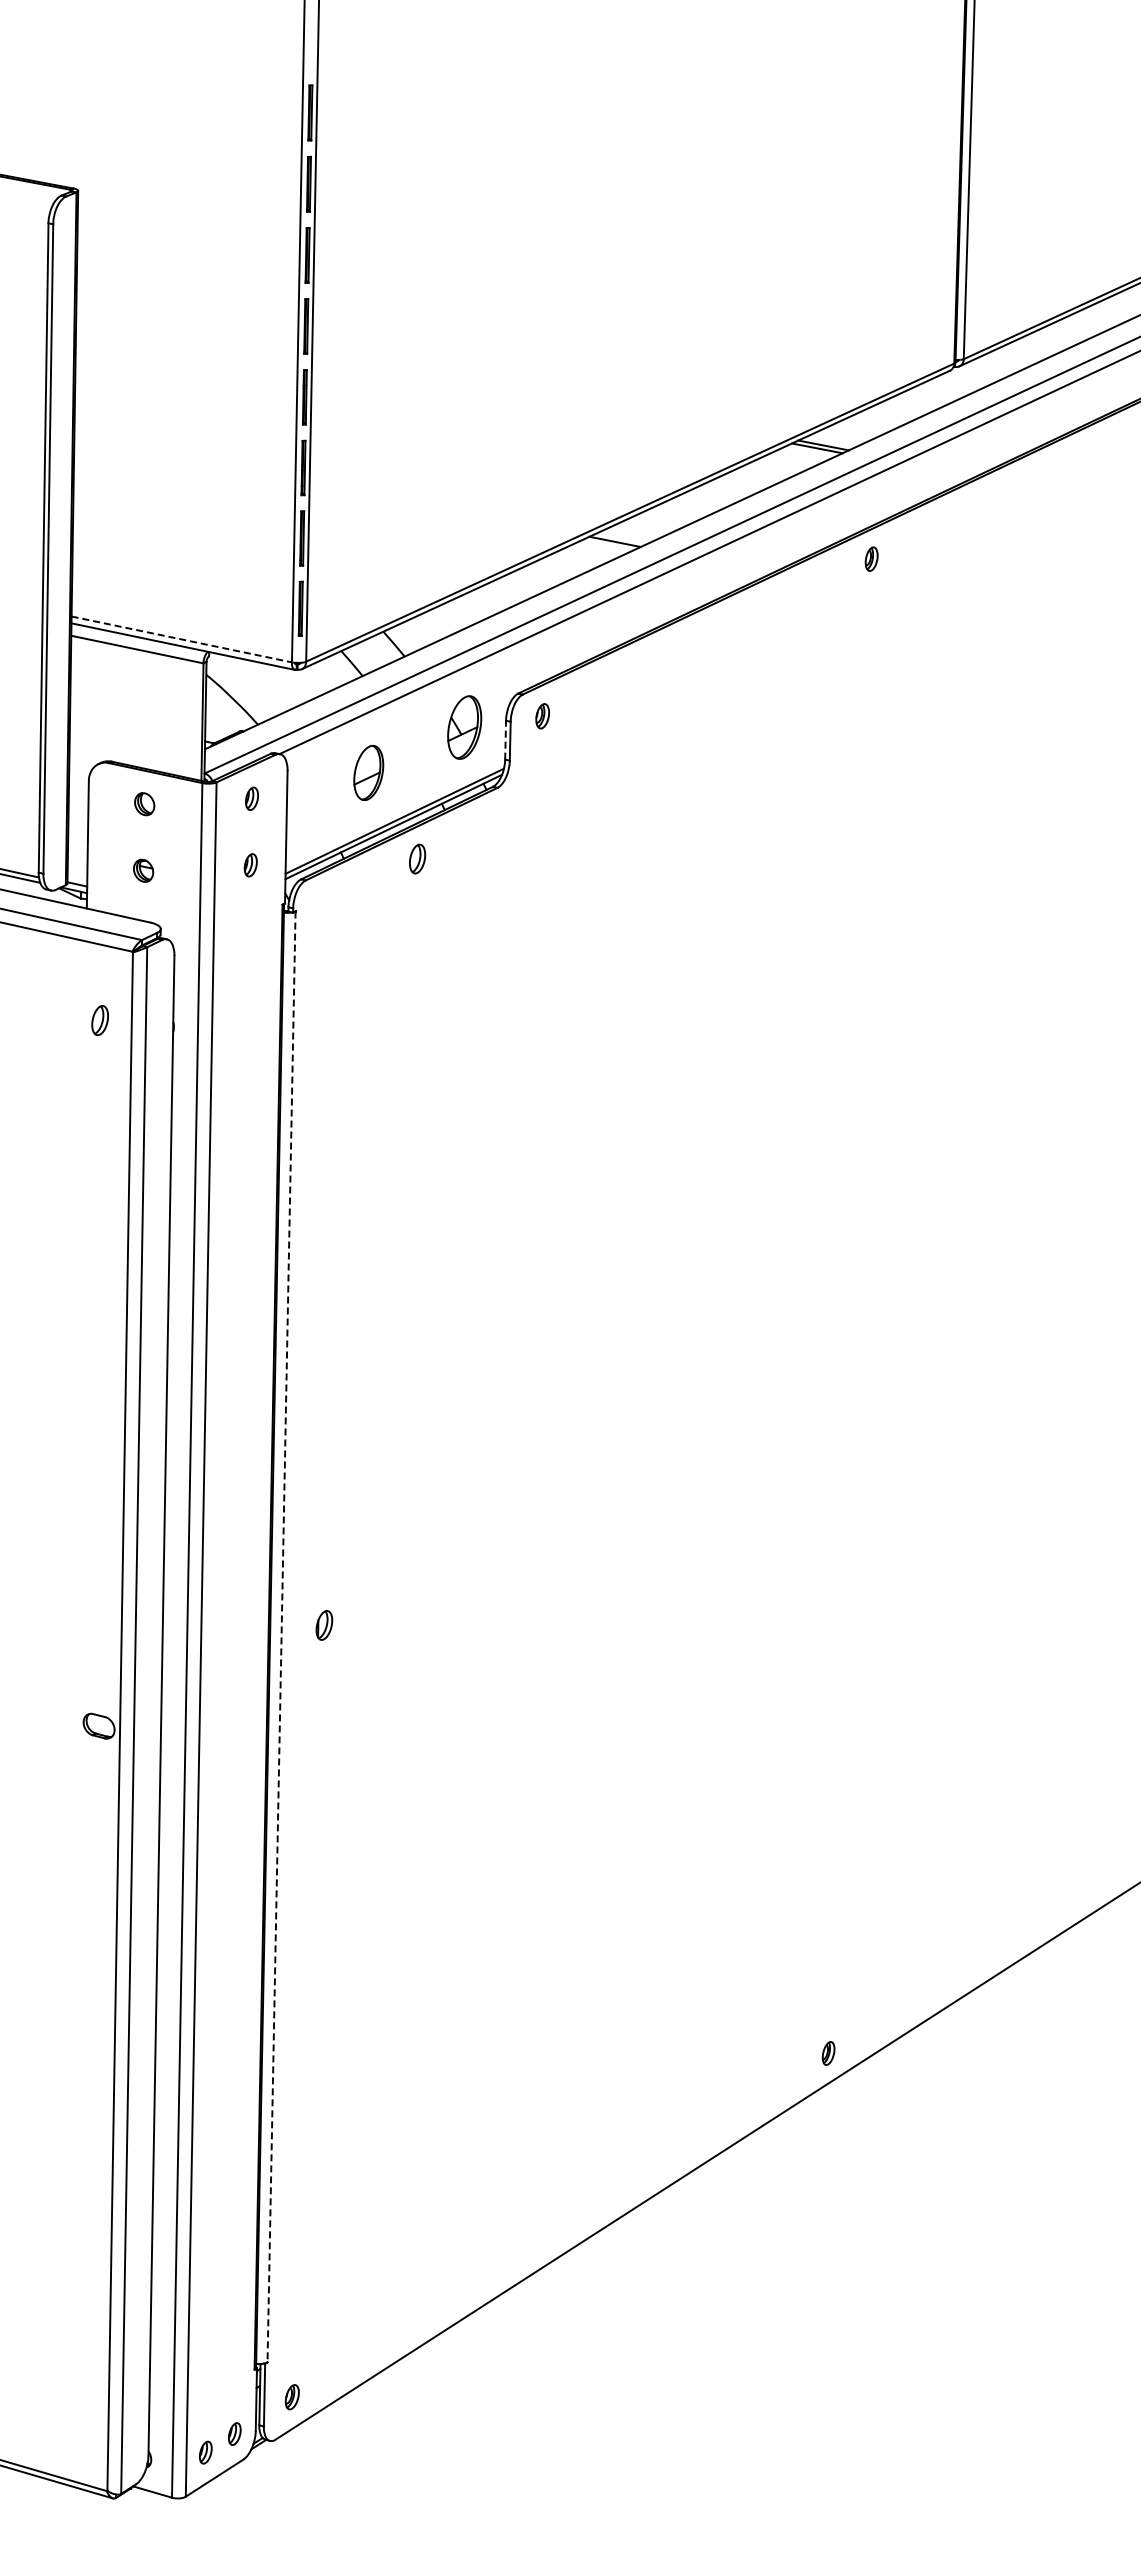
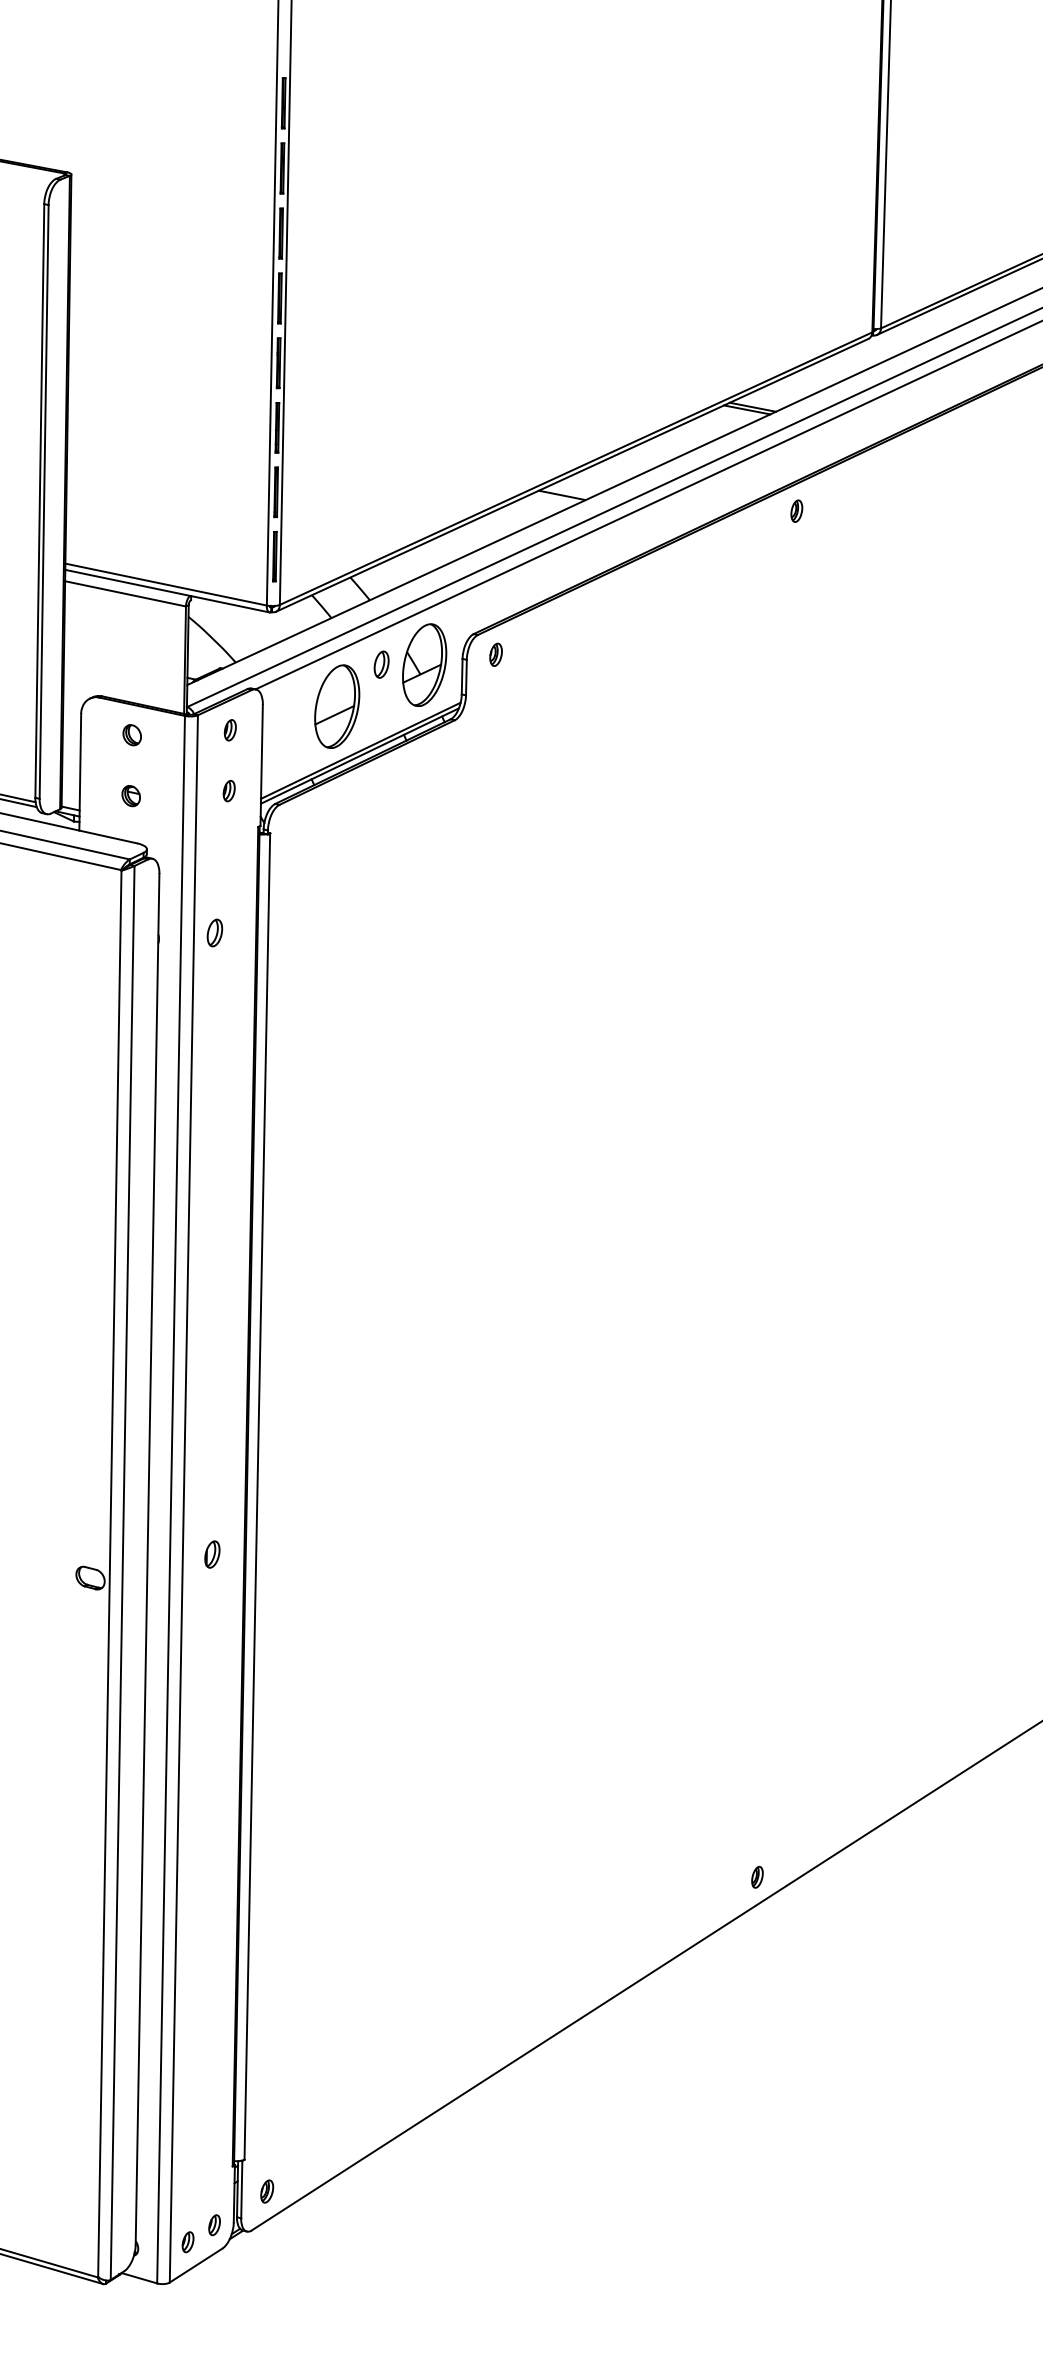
line: (181, 639) -> (165, 584), dashed -> solid
part: (464, 727) -> (424, 665), size x1.43
line: (505, 739) -> (462, 676), dashed -> solid
part: (368, 772) -> (336, 706), size x1.67
part: (417, 858) -> (381, 664), moved
part: (99, 1020) -> (214, 932), moved
part: (324, 1625) -> (212, 1554), moved
line: (281, 1637) -> (257, 1497), dashed -> solid

